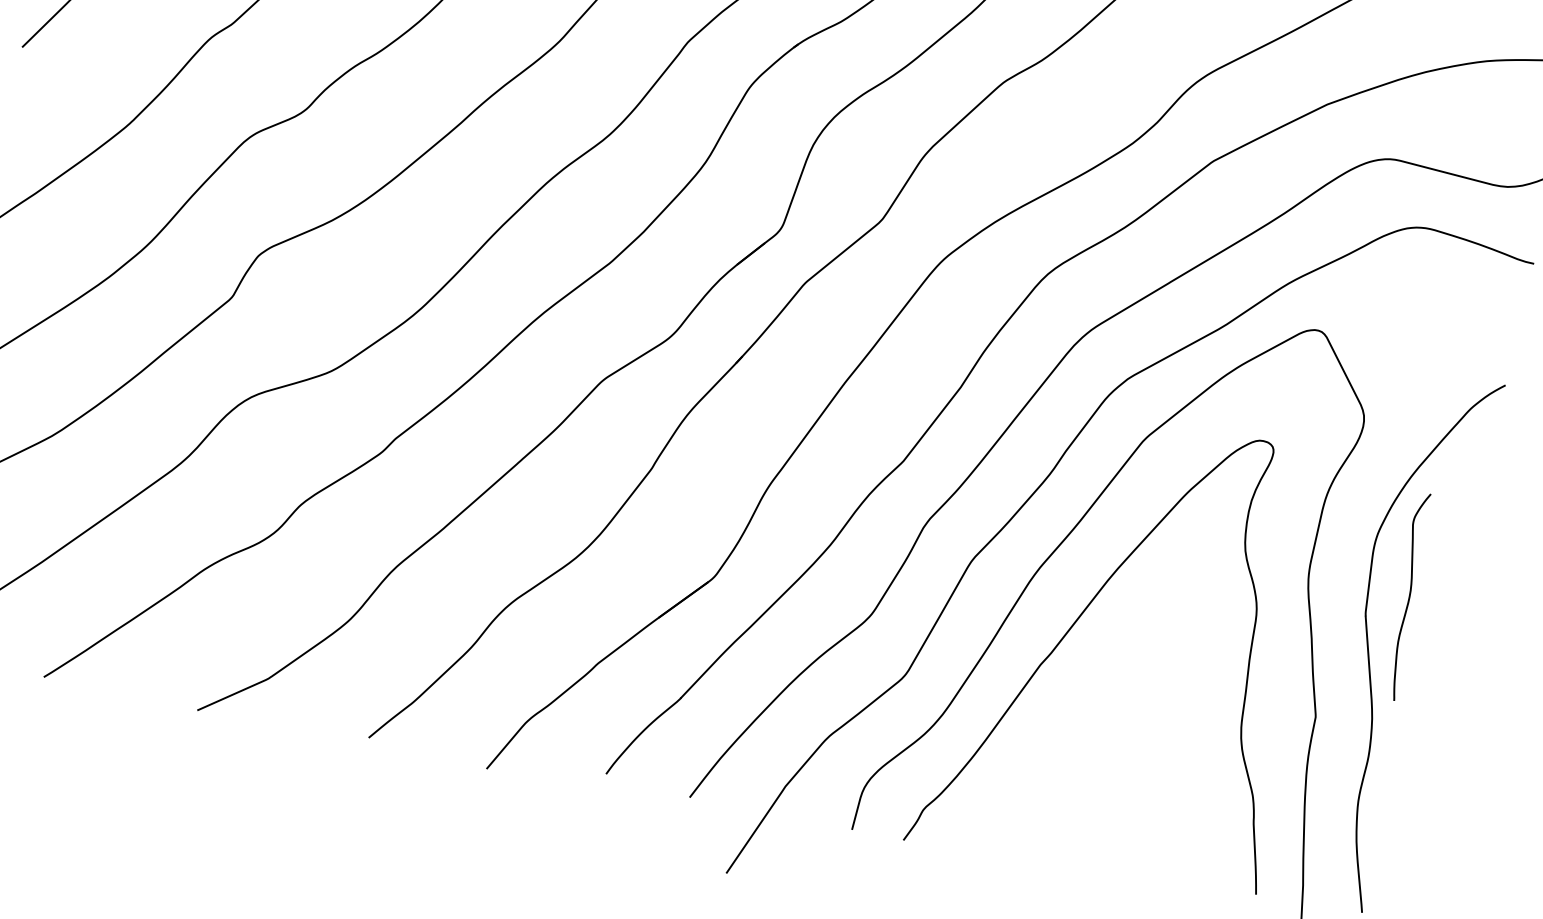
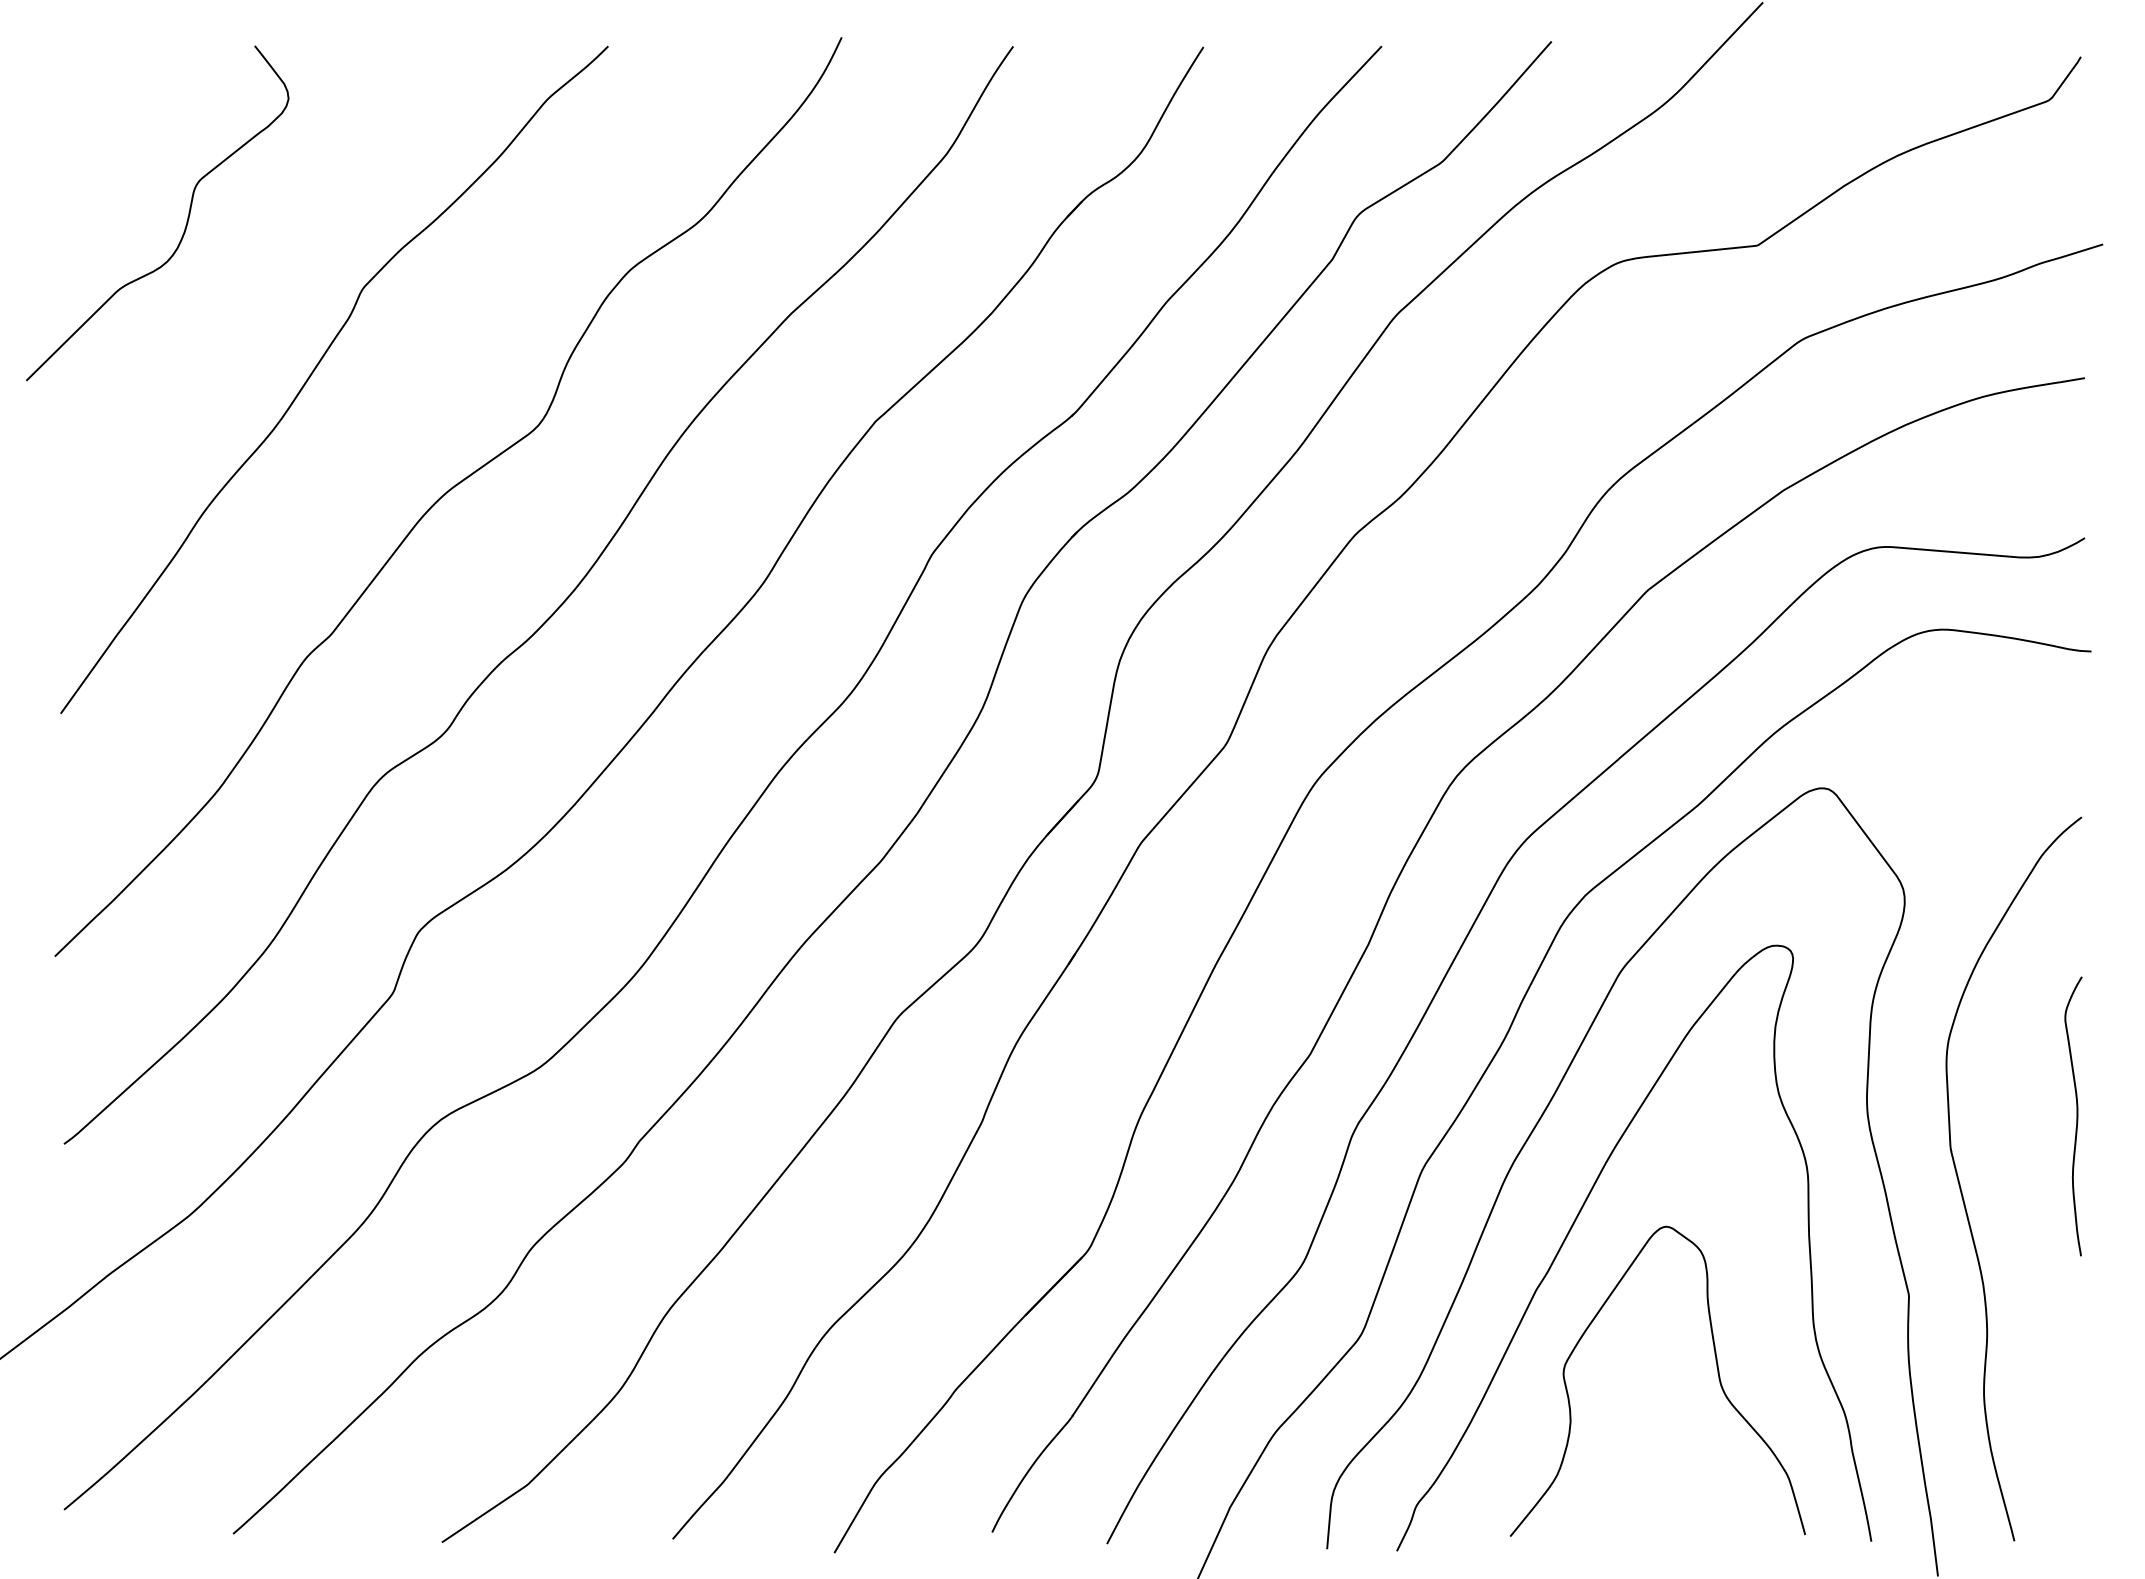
curve: (1408, 596) -> (2076, 1116), moved
curve: (1163, 750) -> (1717, 1373), added

